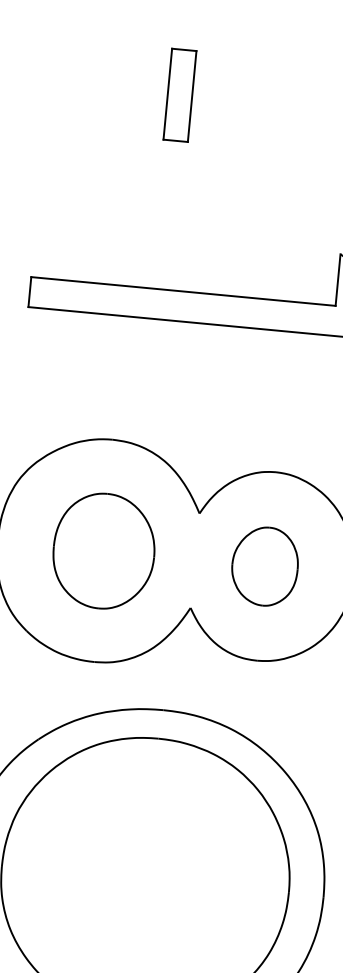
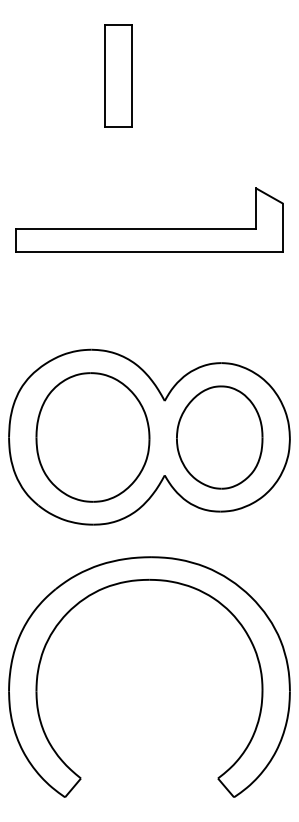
part: (179, 94) -> (118, 75), size x1.43
part: (103, 551) -> (92, 437), size x1.43
part: (264, 566) -> (219, 437), size x1.67

